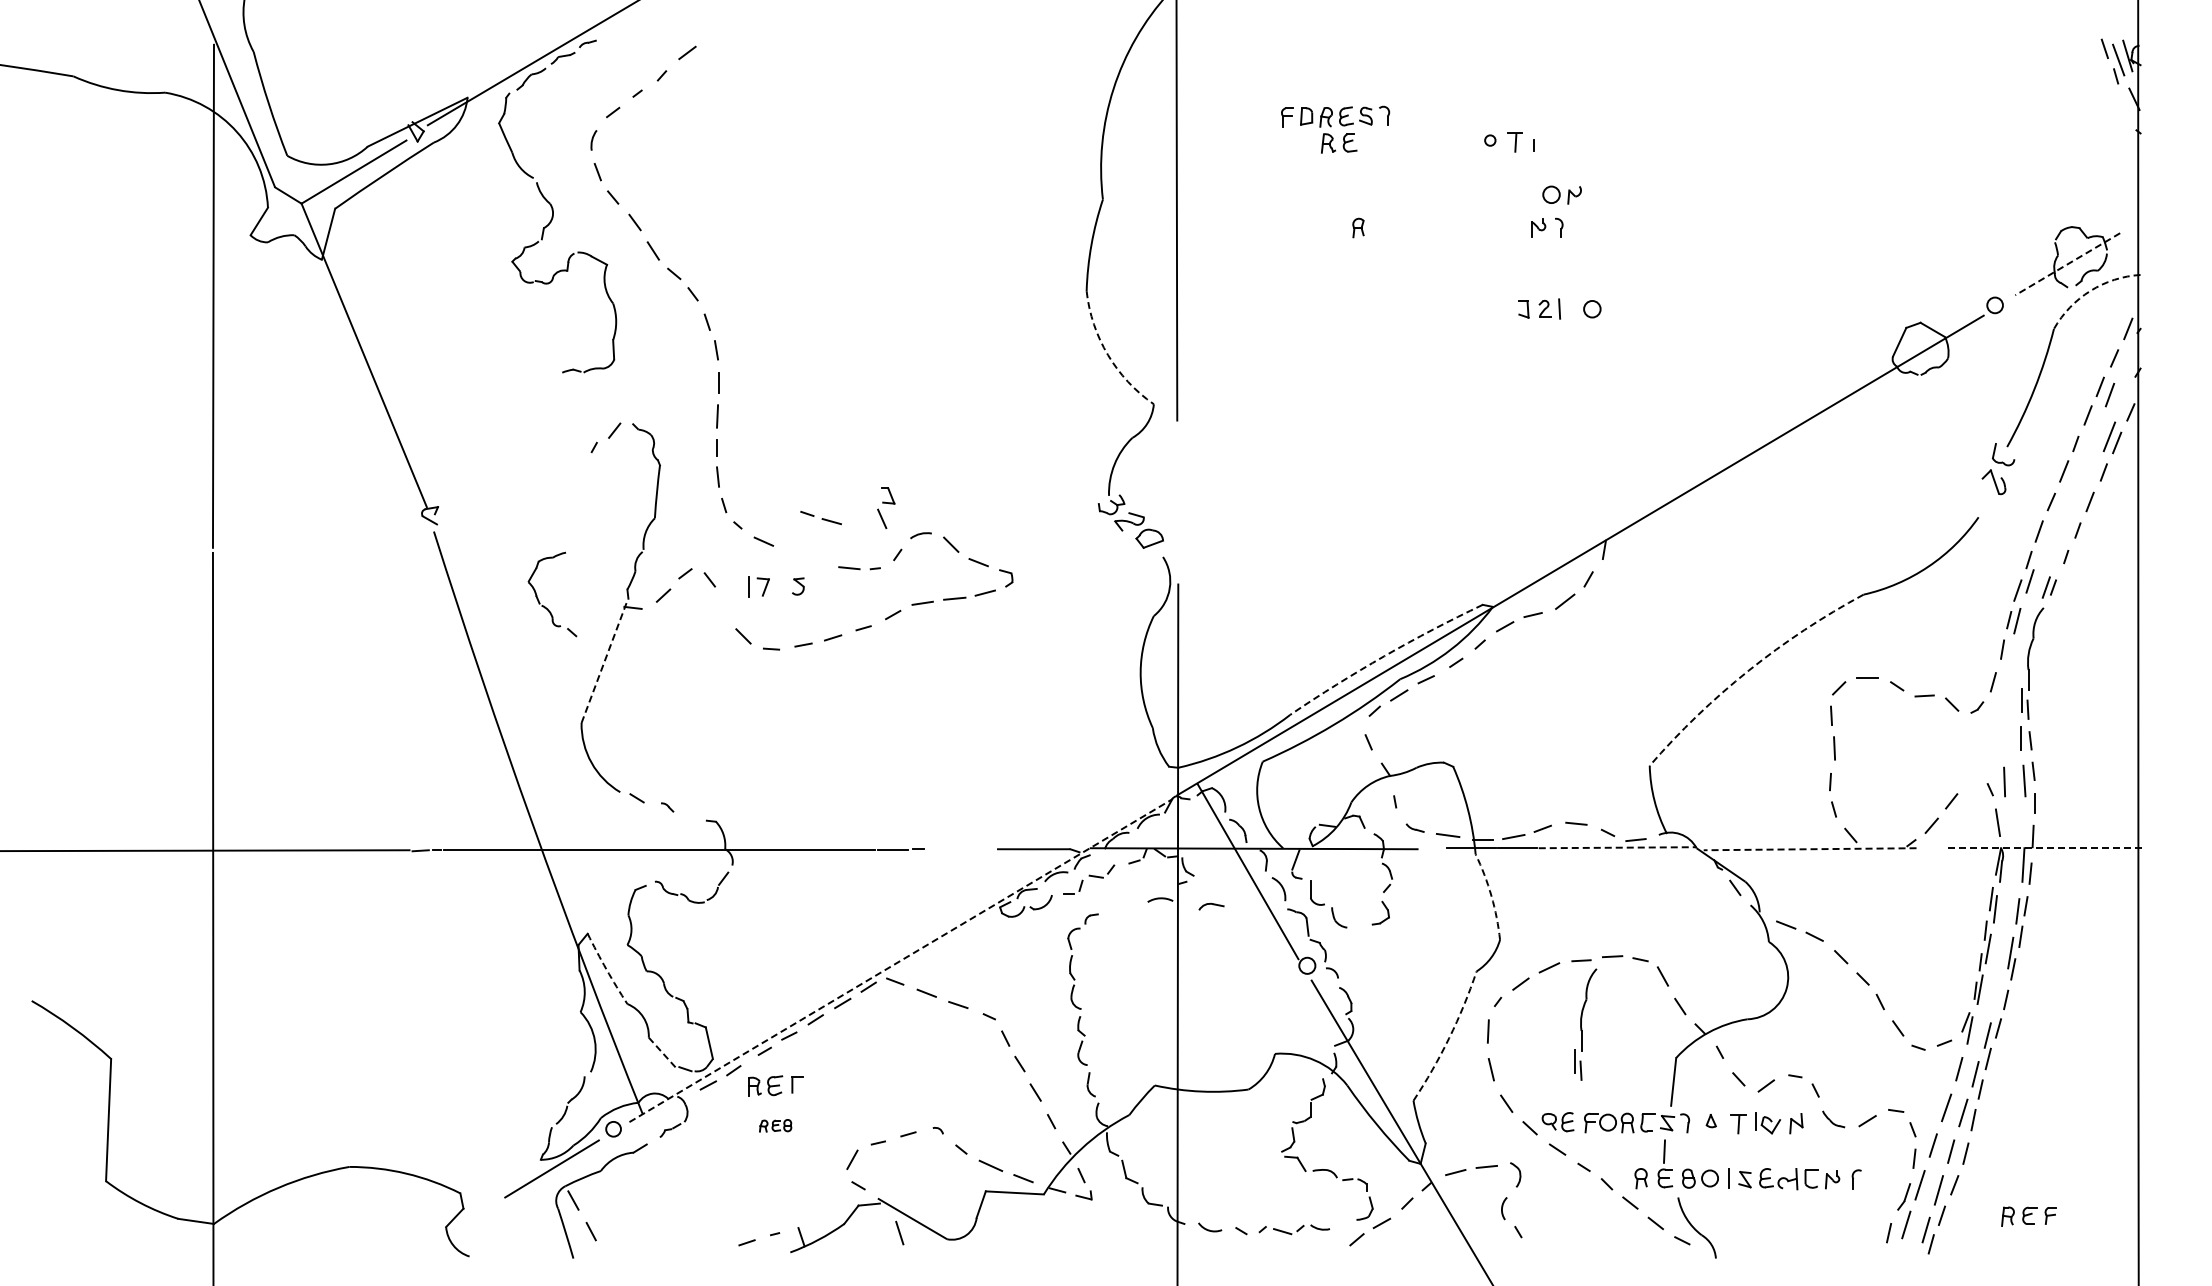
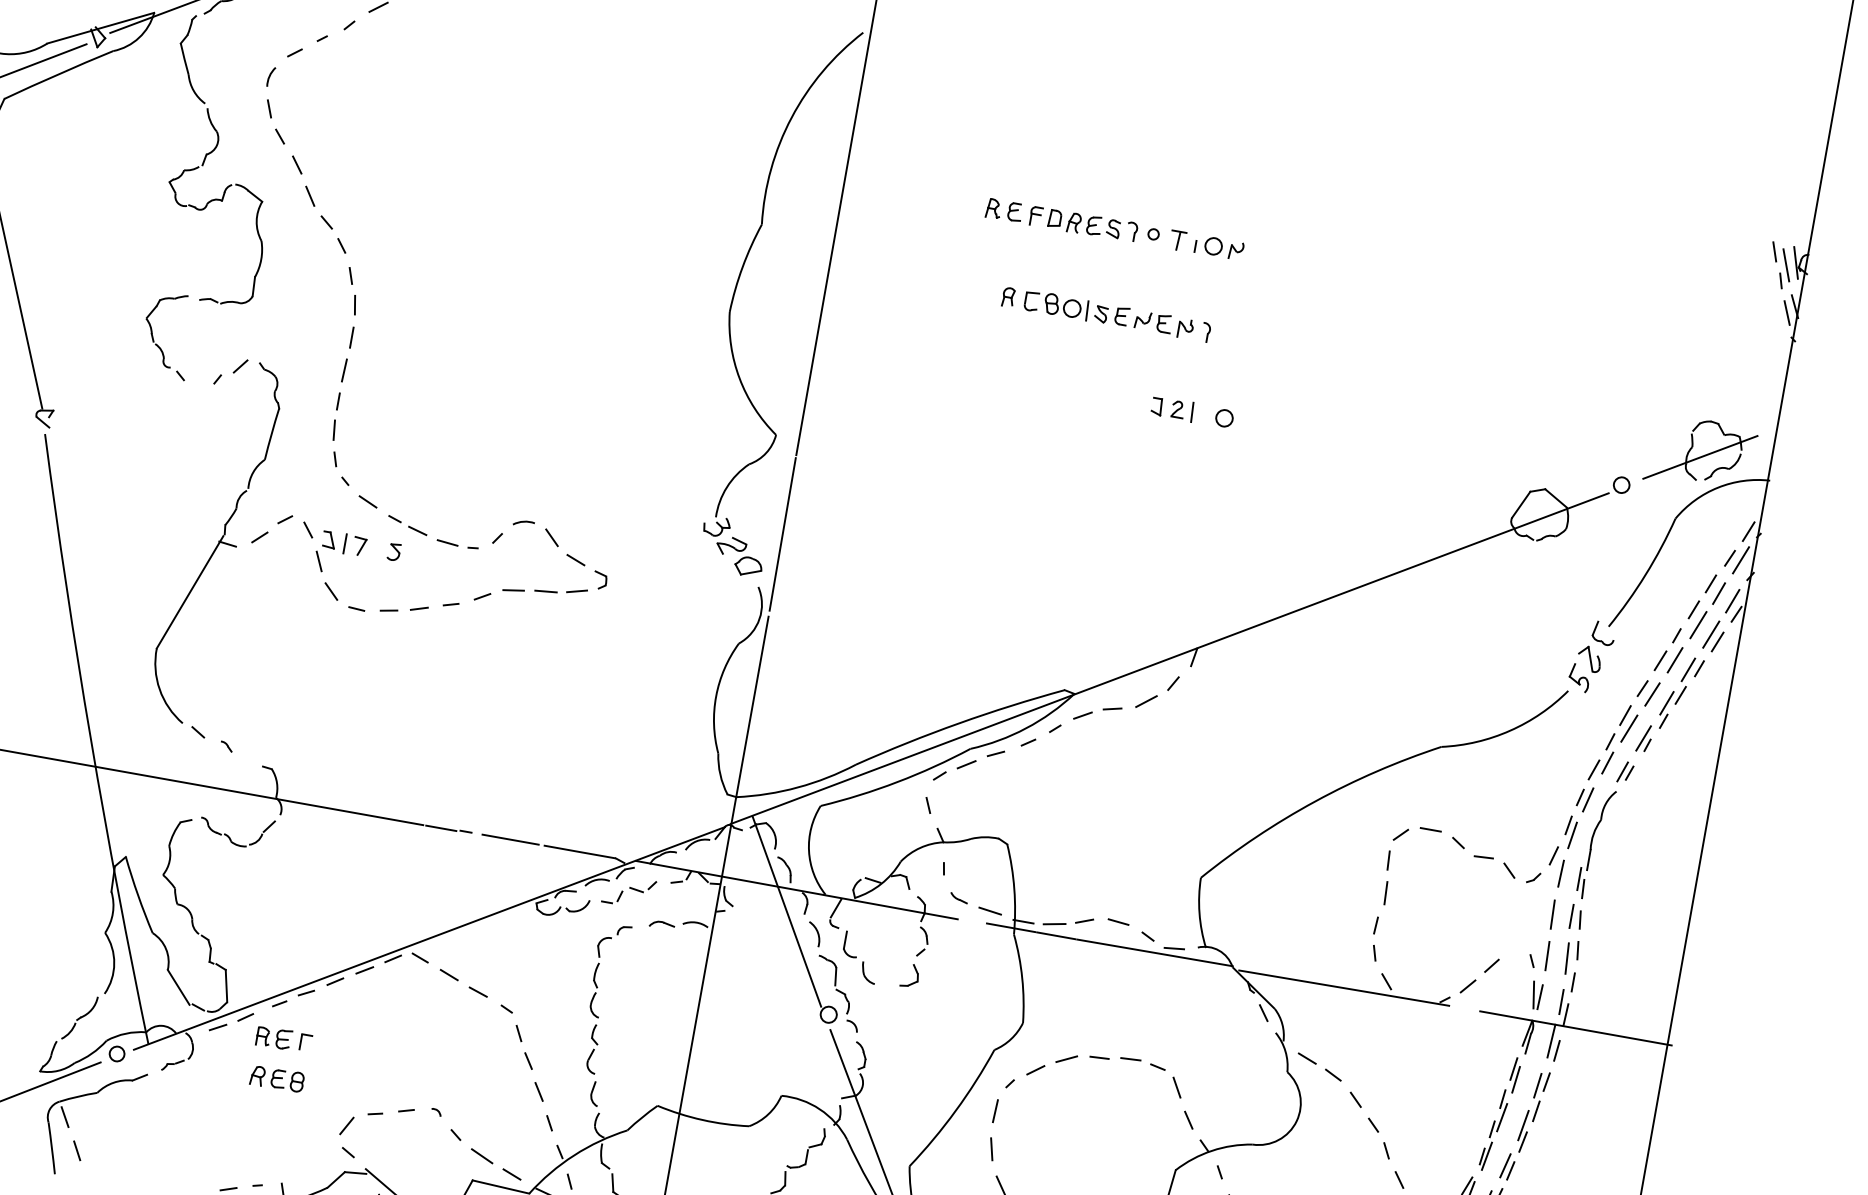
line: (2127, 106) -> (1786, 312), added
part: (1335, 116) -> (1083, 223), moved
part: (1561, 194) -> (1223, 247), moved
part: (1448, 227) -> (1097, 312), added
line: (2067, 264) -> (1700, 457), dashed -> solid
arc: (2090, 290) -> (1718, 487), dashed -> solid
arc: (1108, 355) -> (740, 379), dashed -> solid
line: (2125, 358) -> (1740, 560), added
line: (2124, 399) -> (1732, 600), added
line: (2094, 429) -> (1697, 624), added
line: (2078, 468) -> (1675, 660), added
line: (2092, 475) -> (1687, 669), added
line: (1177, 500) -> (782, 533), added
part: (1987, 502) -> (1579, 677), added
line: (2062, 505) -> (1652, 693), added
part: (886, 507) -> (325, 550), moved
line: (2077, 511) -> (1666, 702), added
part: (820, 518) -> (407, 525), moved
line: (2044, 543) -> (1628, 728), added
line: (2061, 550) -> (1644, 738), added
part: (544, 605) -> (158, 344), moved
arc: (1384, 656) -> (958, 723), dashed -> solid
line: (2008, 658) -> (1572, 835), added
line: (604, 661) -> (190, 591), dashed -> solid
arc: (1748, 670) -> (1314, 801), dashed -> solid
line: (2003, 698) -> (1561, 873), added
line: (2002, 740) -> (1552, 914), added
line: (2004, 823) -> (1540, 996), added
line: (2026, 824) -> (1561, 1001), added
line: (1617, 847) -> (1154, 952), dashed -> solid
line: (2045, 848) -> (1576, 1028), dashed -> solid
line: (962, 849) -> (509, 839), added
line: (1809, 849) -> (1343, 988), dashed -> solid
arc: (1491, 896) -> (1022, 978), dashed -> solid
part: (1211, 906) -> (662, 924), moved
line: (900, 960) -> (429, 938), dashed -> solid
arc: (606, 969) -> (138, 895), dashed -> solid
line: (1999, 995) -> (1504, 1165), added
part: (1585, 1024) -> (1092, 1121), removed
arc: (1449, 1038) -> (955, 1111), dashed -> solid
line: (662, 1052) -> (178, 987), dashed -> solid
part: (775, 1125) -> (277, 1078), size x1.67

